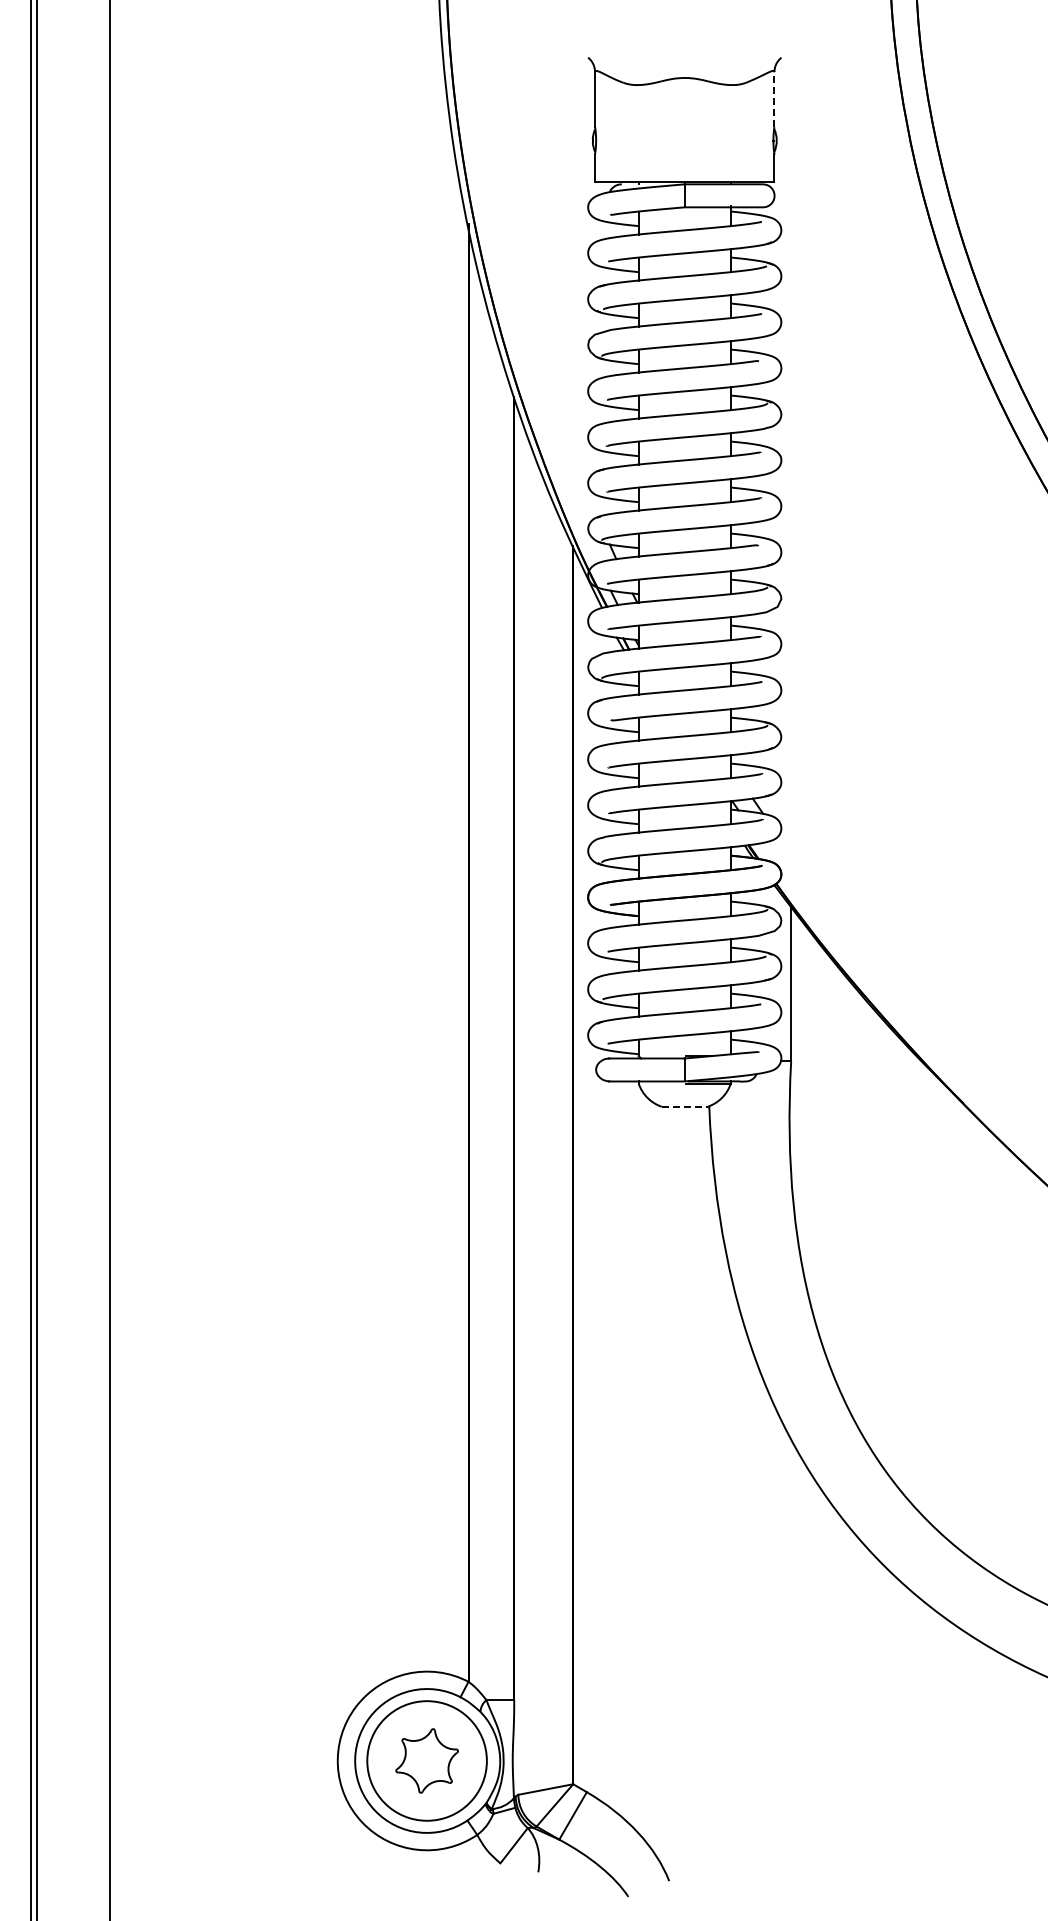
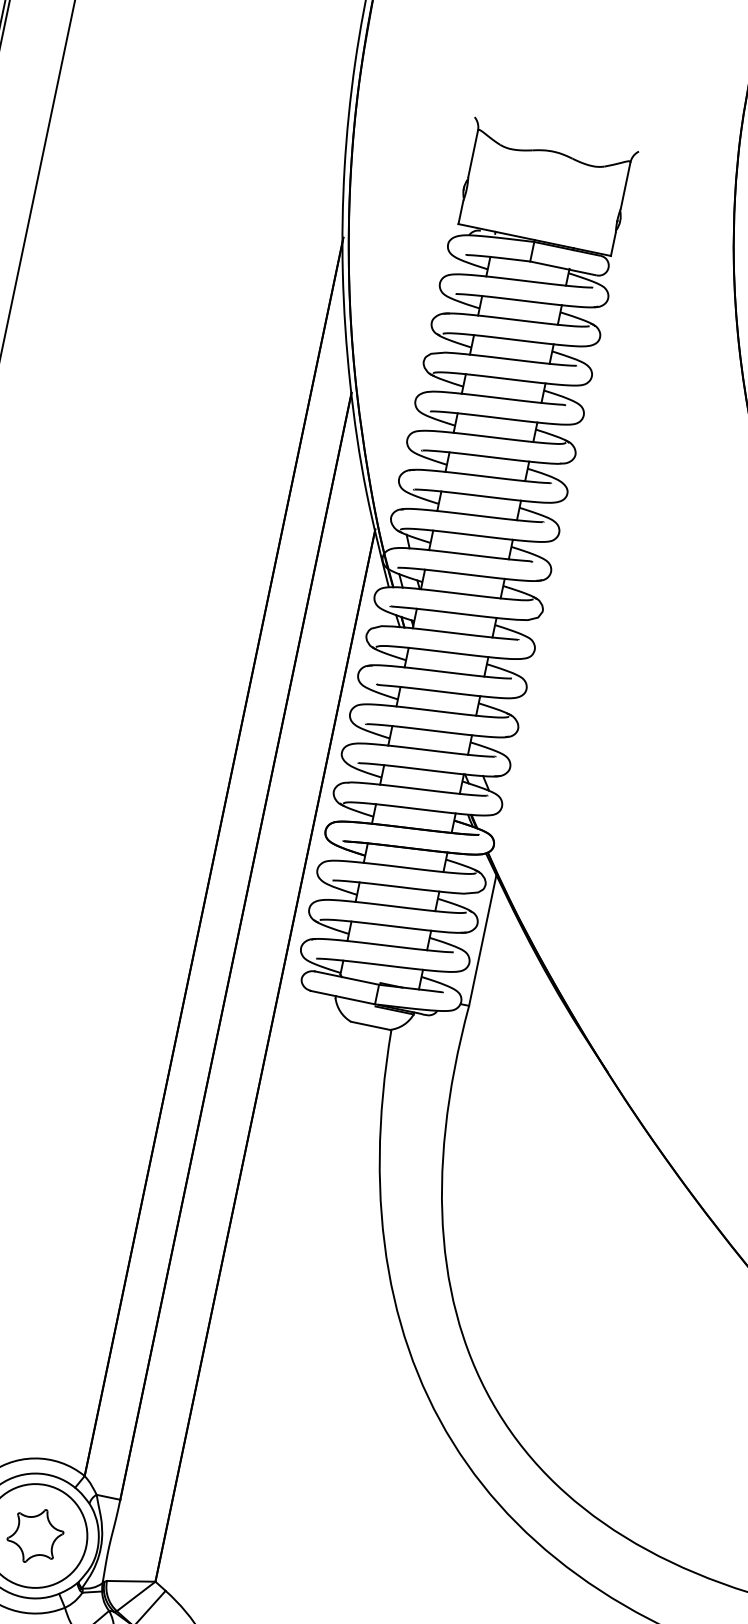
line: (774, 99) -> (625, 185), dashed -> solid
line: (685, 1106) -> (371, 1025), dashed -> solid

